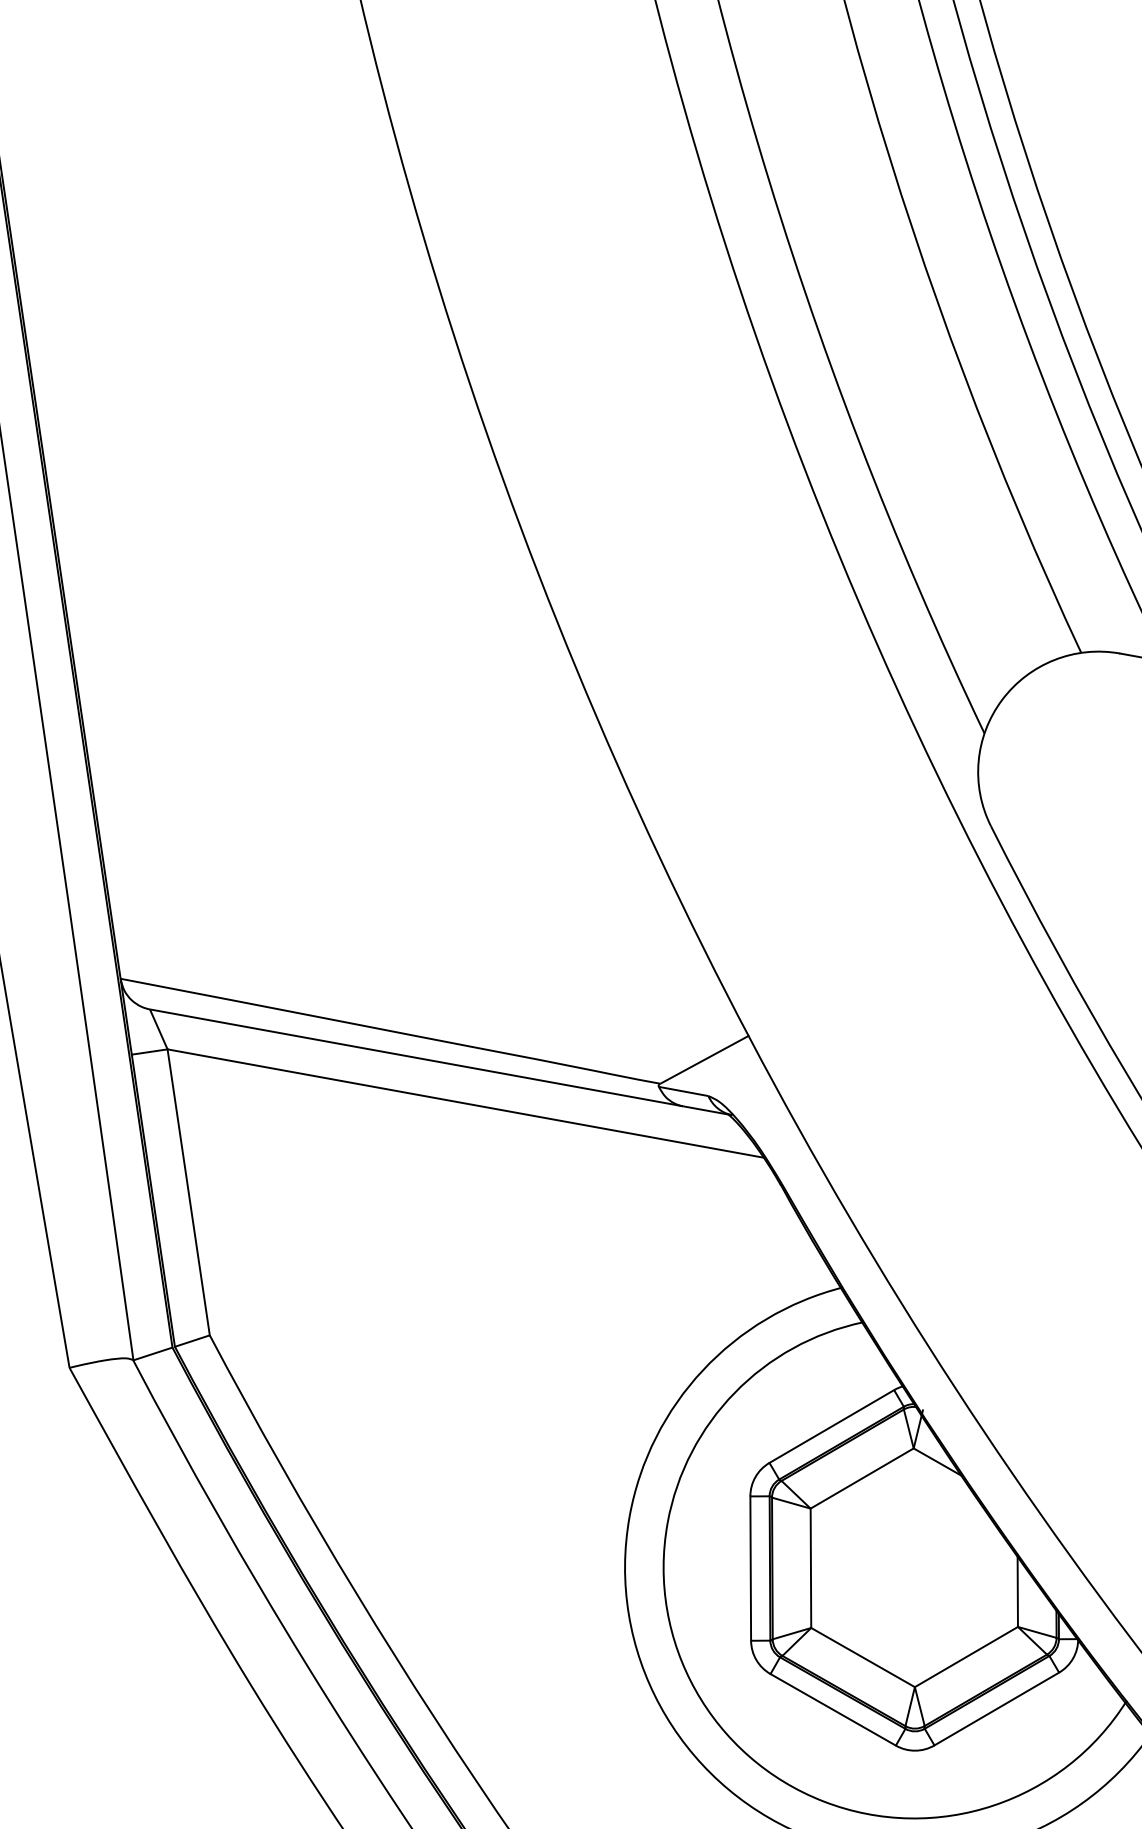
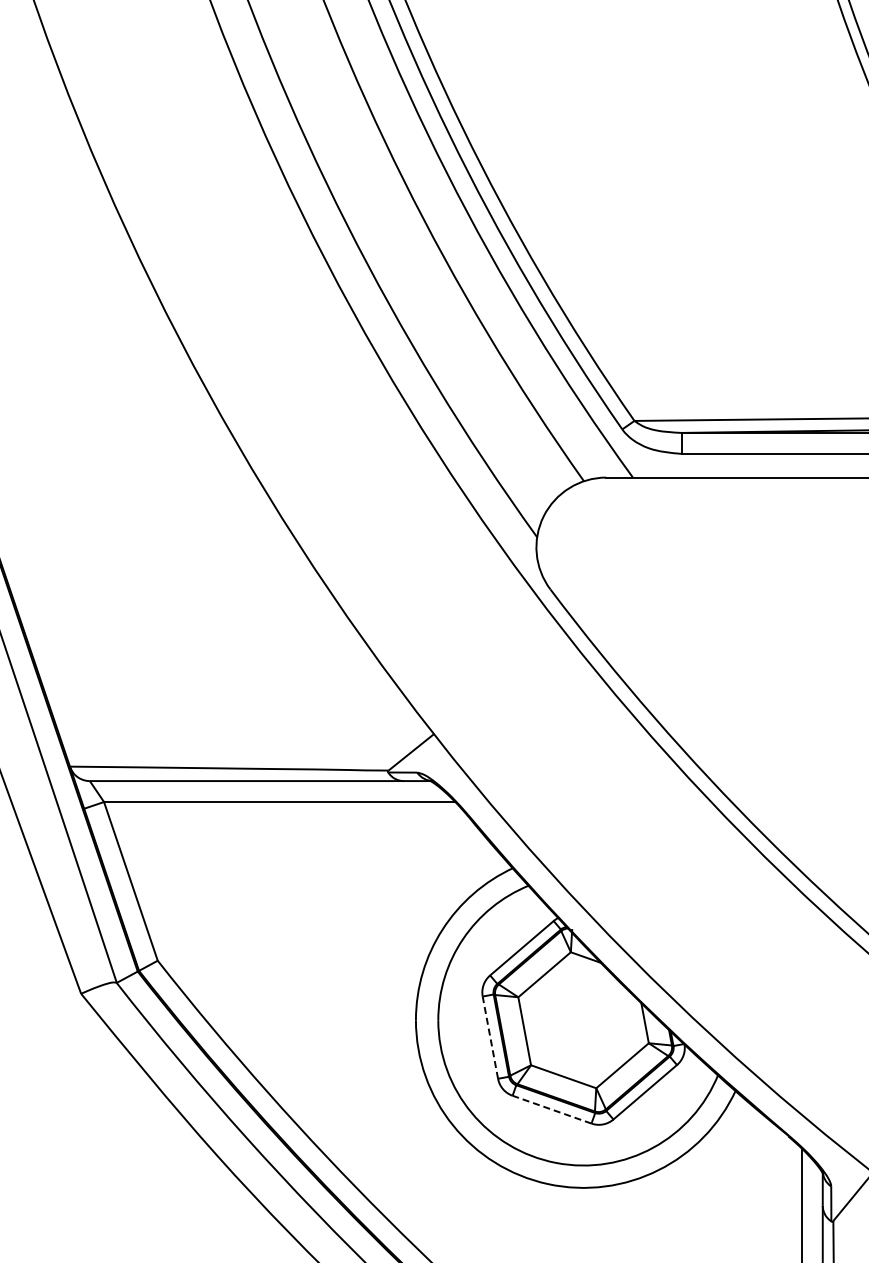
line: (750, 1568) -> (490, 1037), solid -> dashed
line: (834, 1709) -> (552, 1109), solid -> dashed

